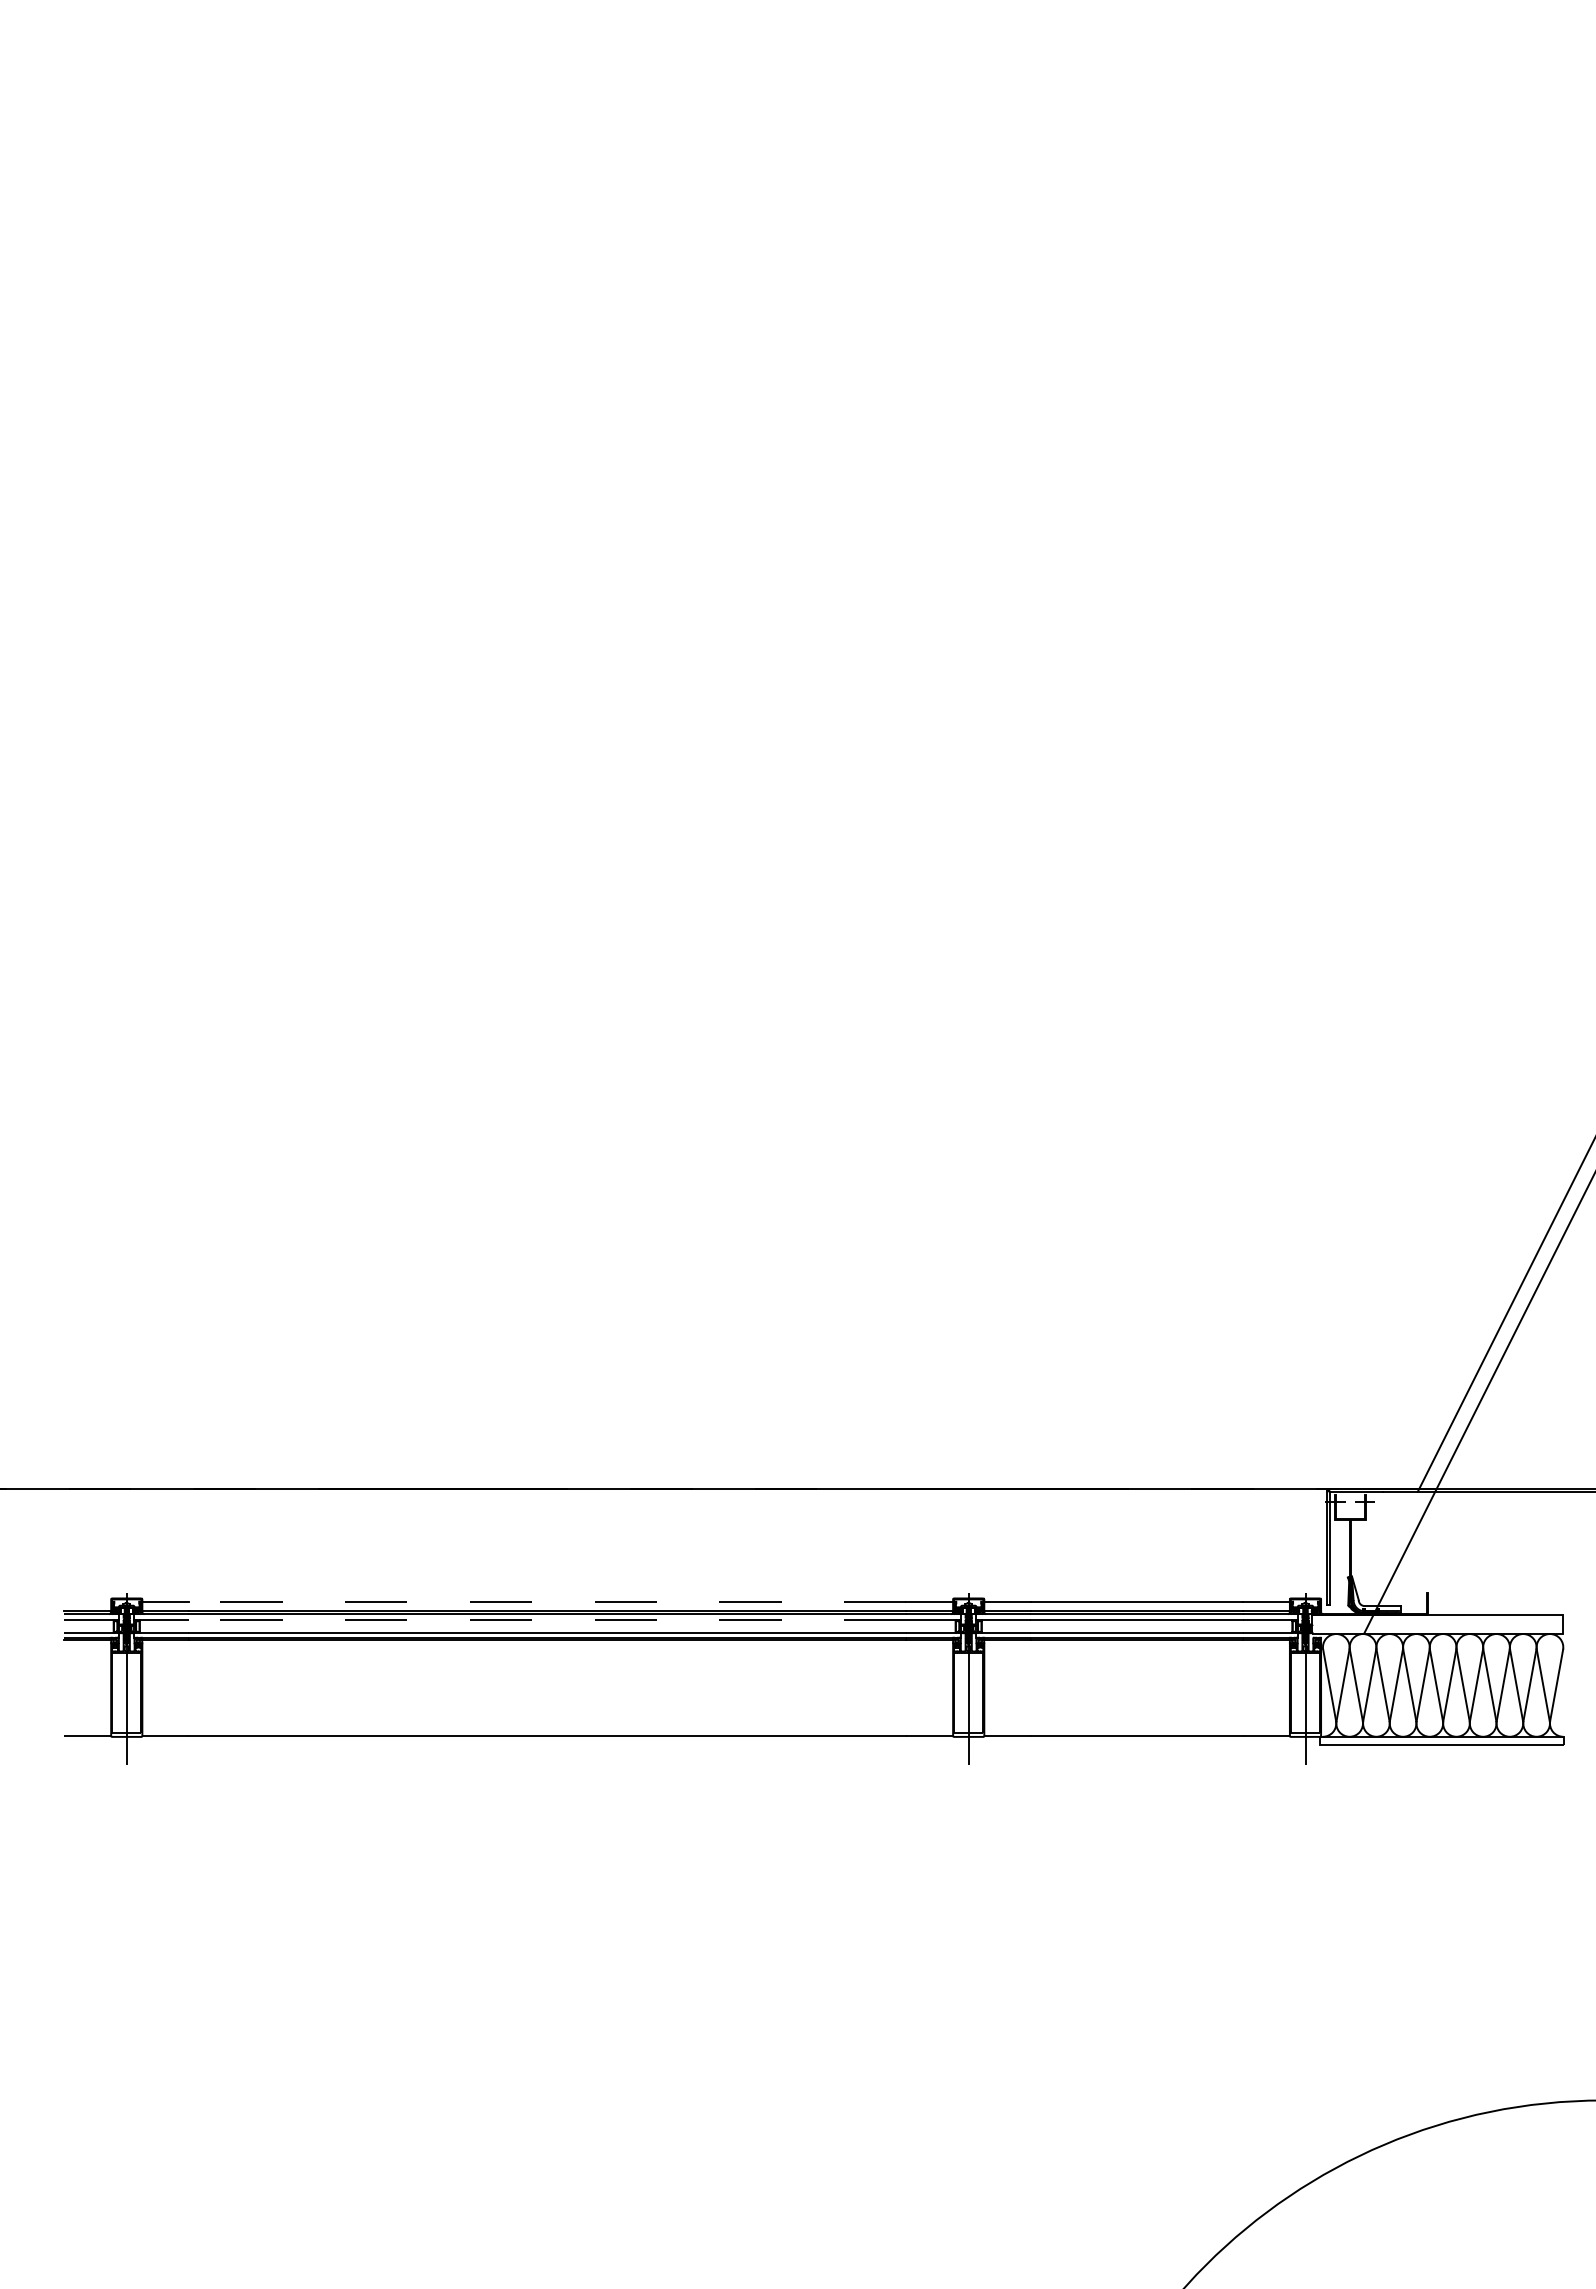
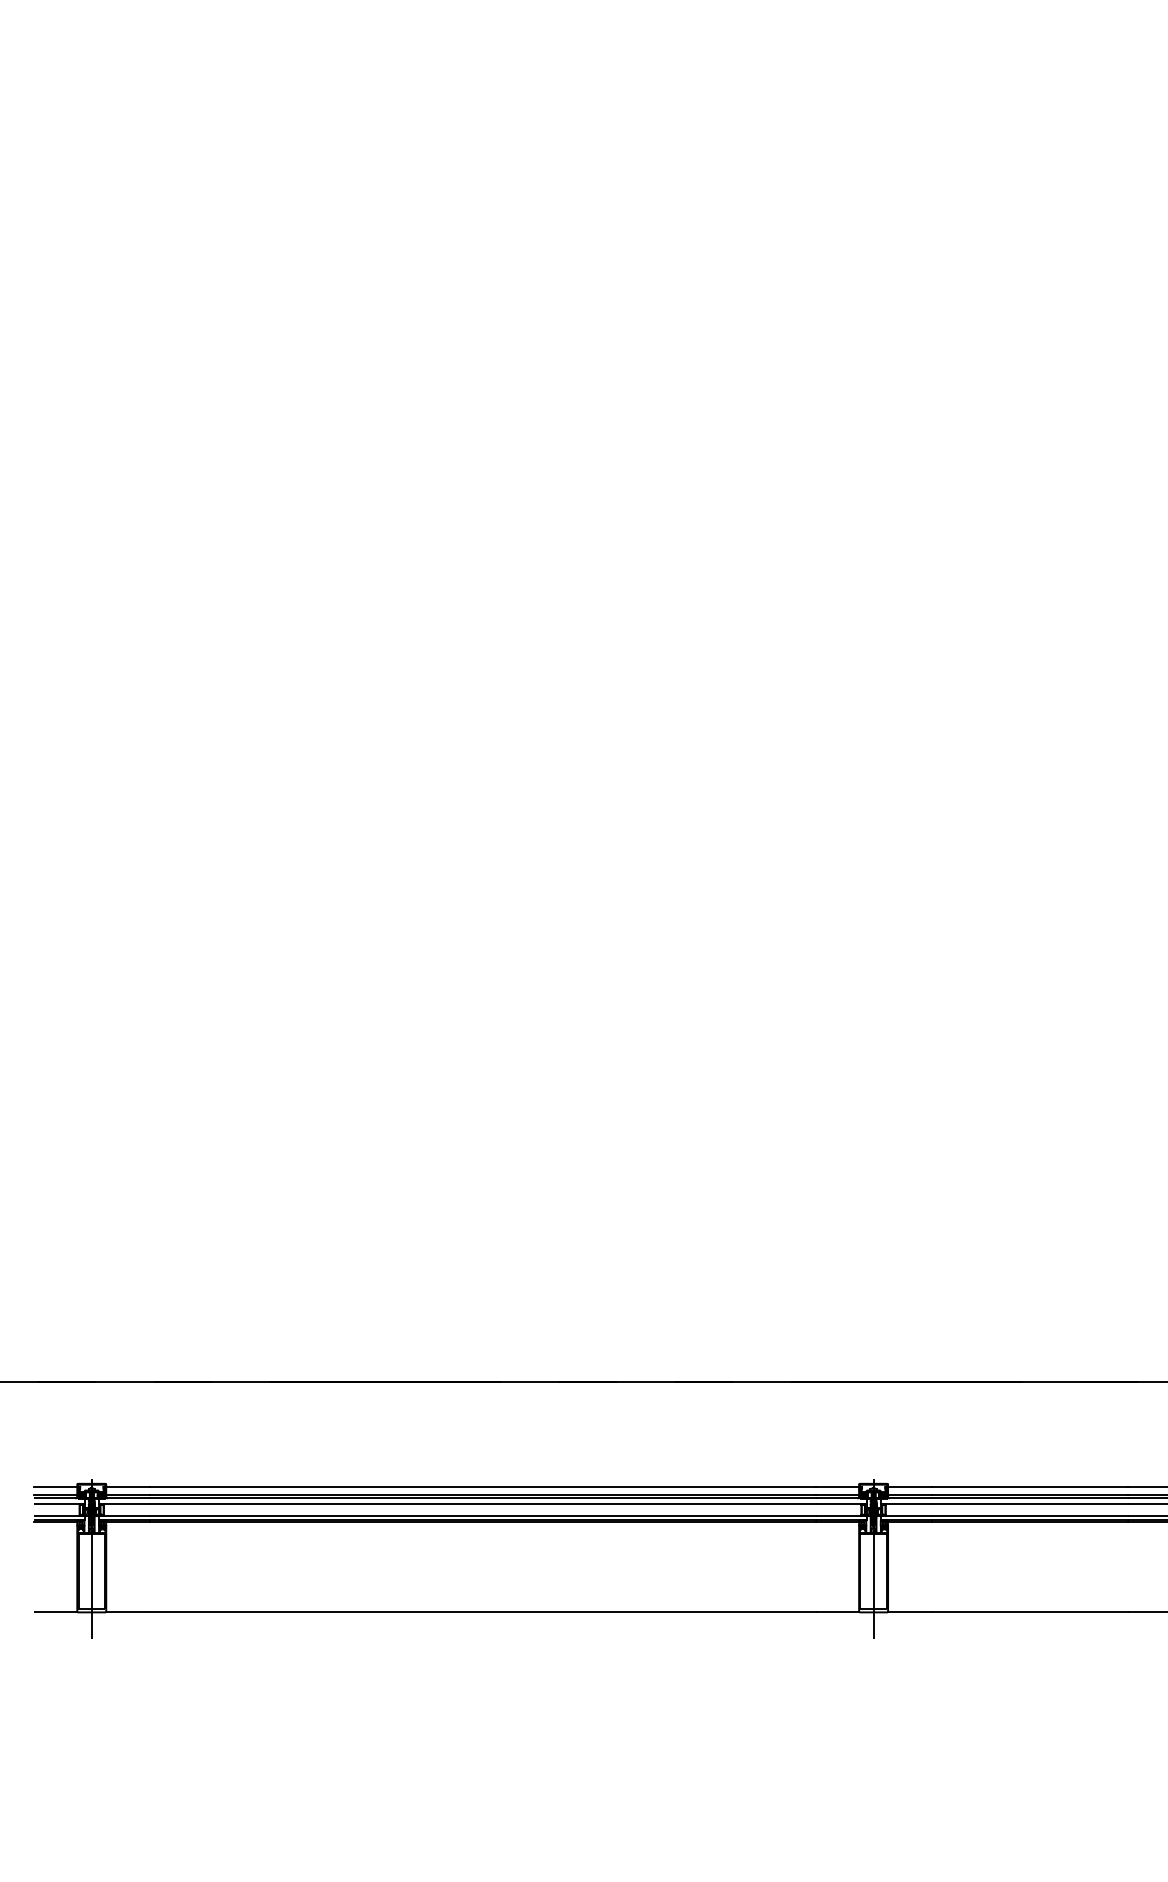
line: (87, 1601) -> (55, 1486), added
line: (547, 1601) -> (482, 1486), dashed -> solid
line: (547, 1620) -> (482, 1504), dashed -> solid

